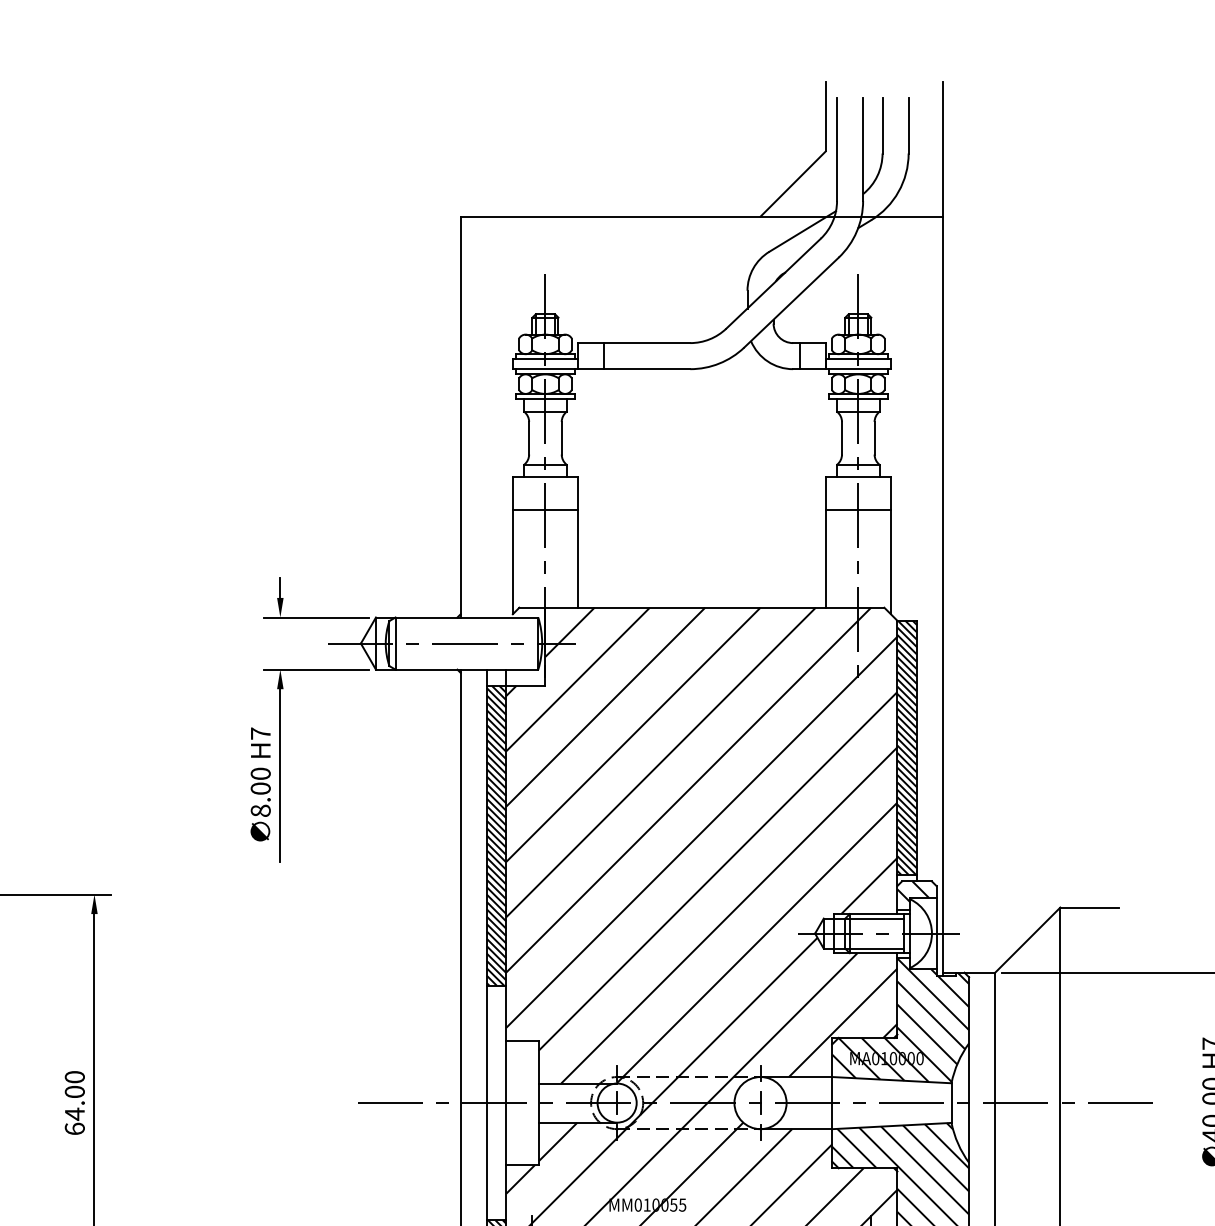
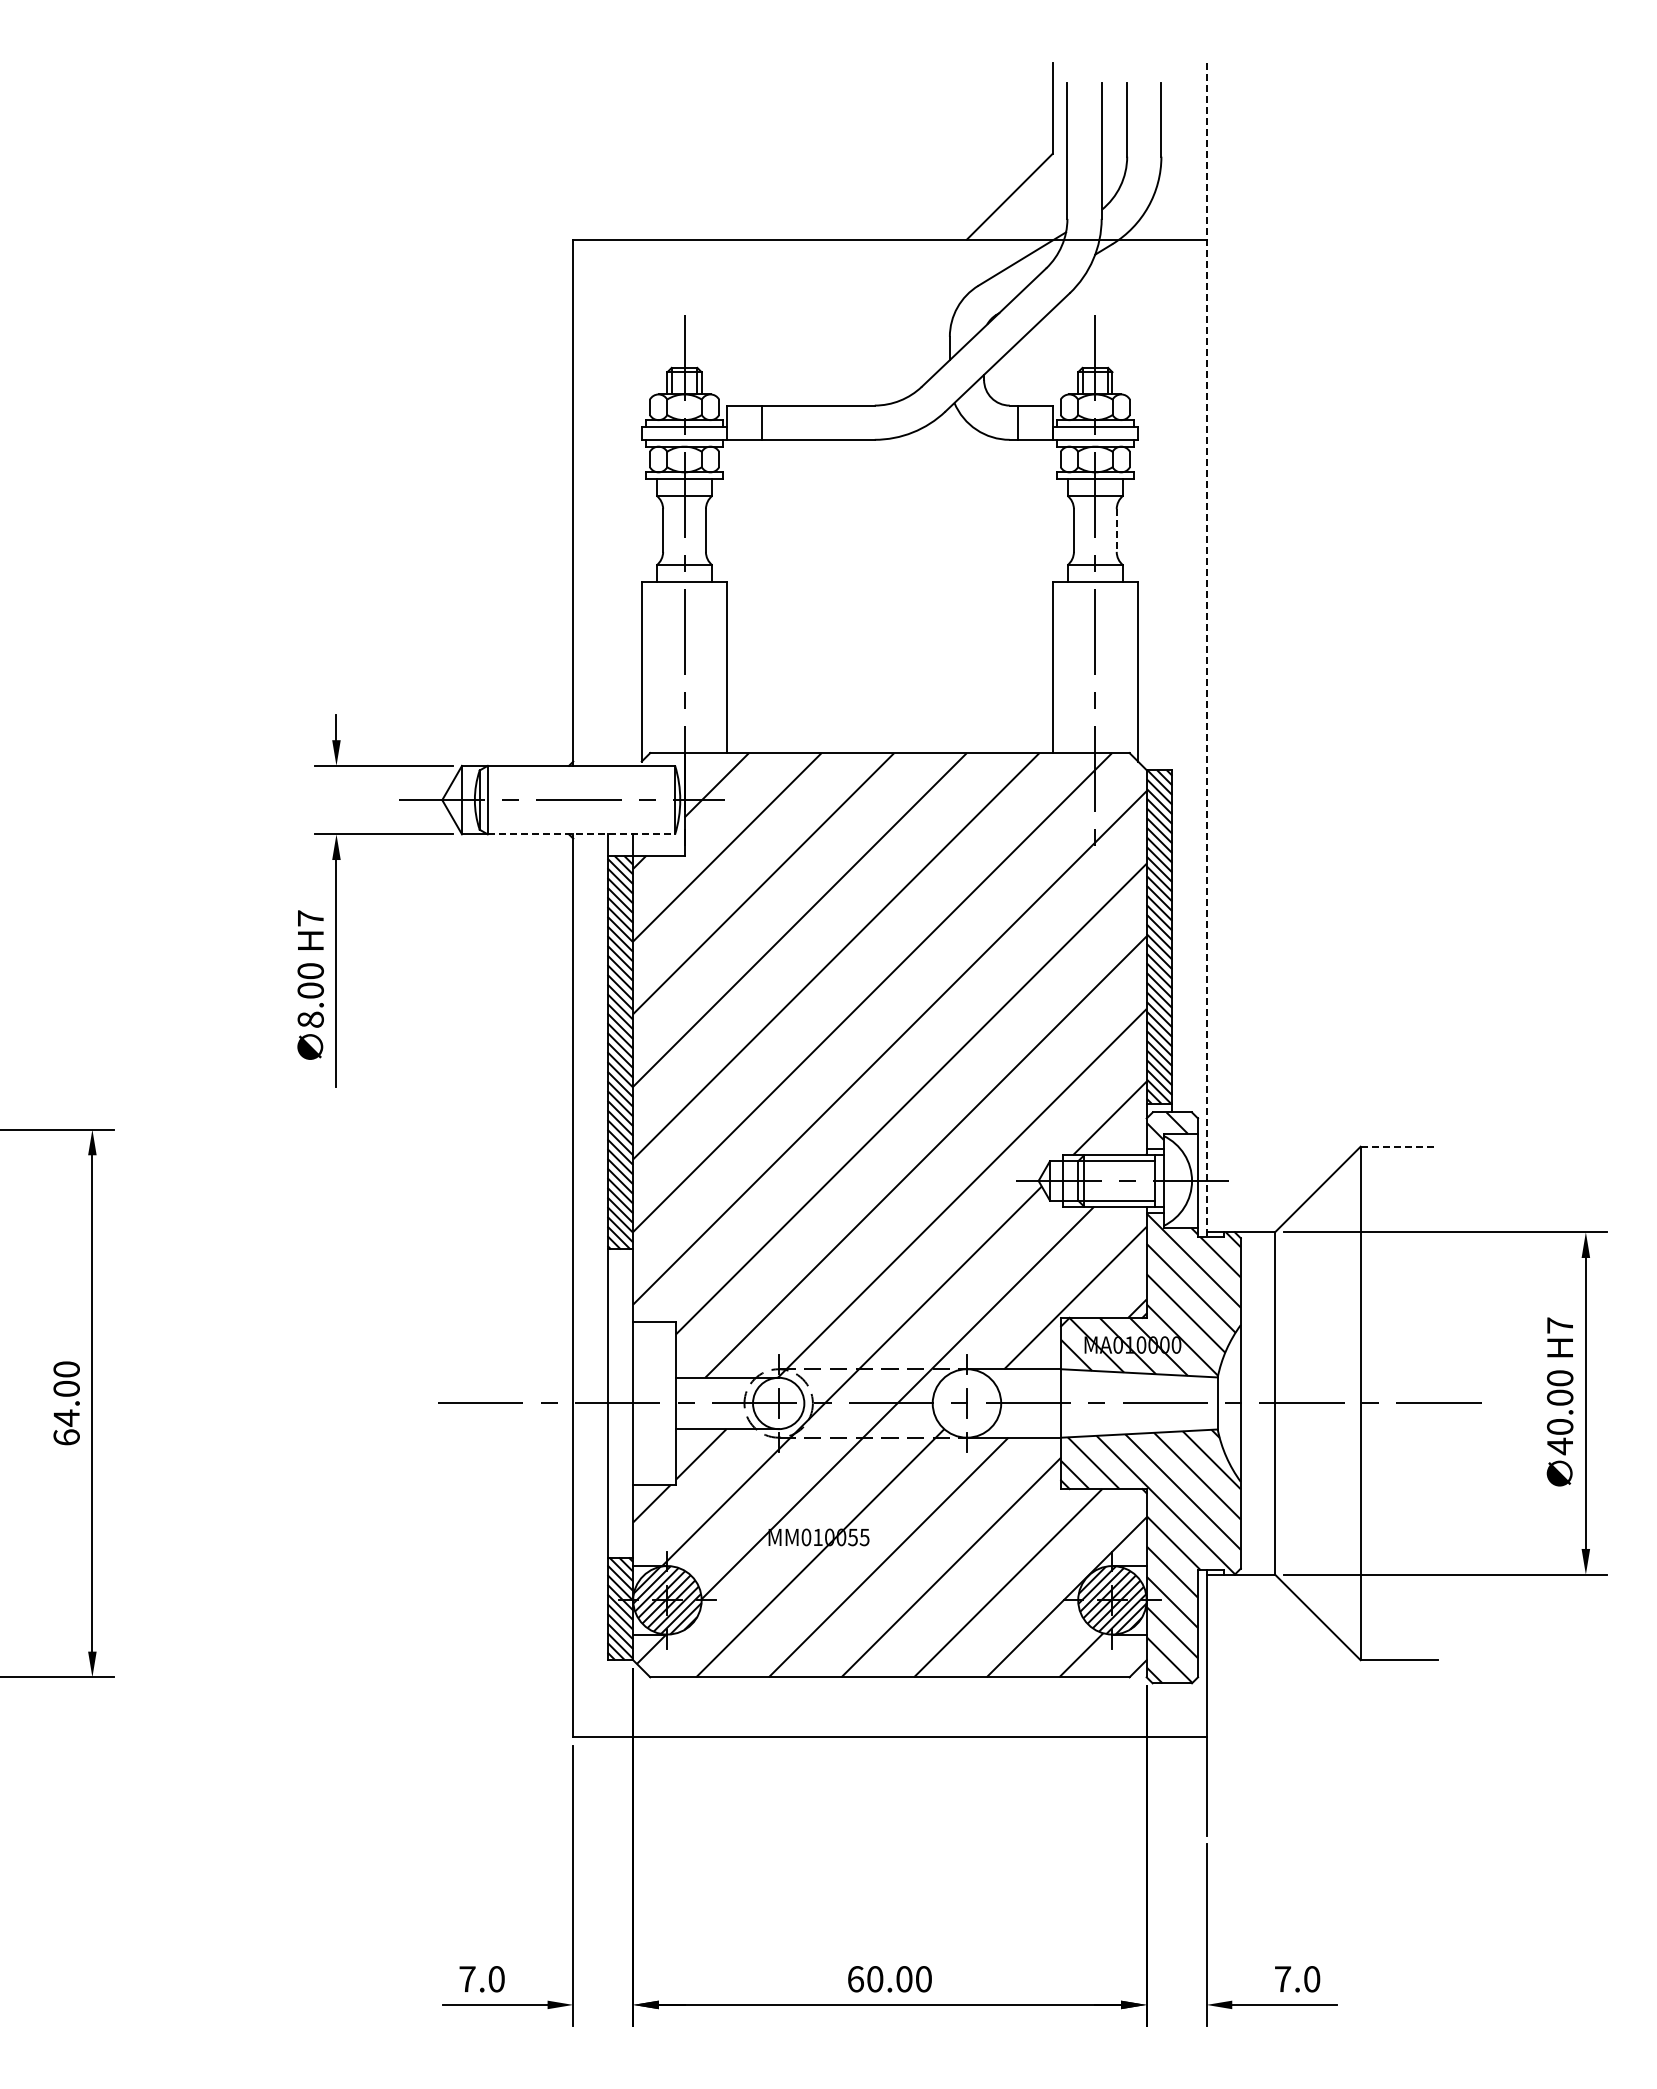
line: (874, 438) -> (1116, 531), solid -> dashed
line: (545, 509) -> (684, 624), removed
line: (858, 509) -> (1095, 624), removed
line: (942, 528) -> (1206, 649), solid -> dashed
line: (466, 669) -> (581, 834), solid -> dashed
line: (1089, 907) -> (1399, 1146), solid -> dashed

